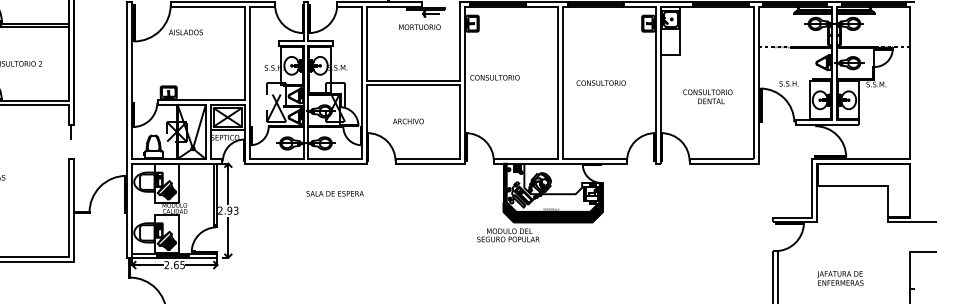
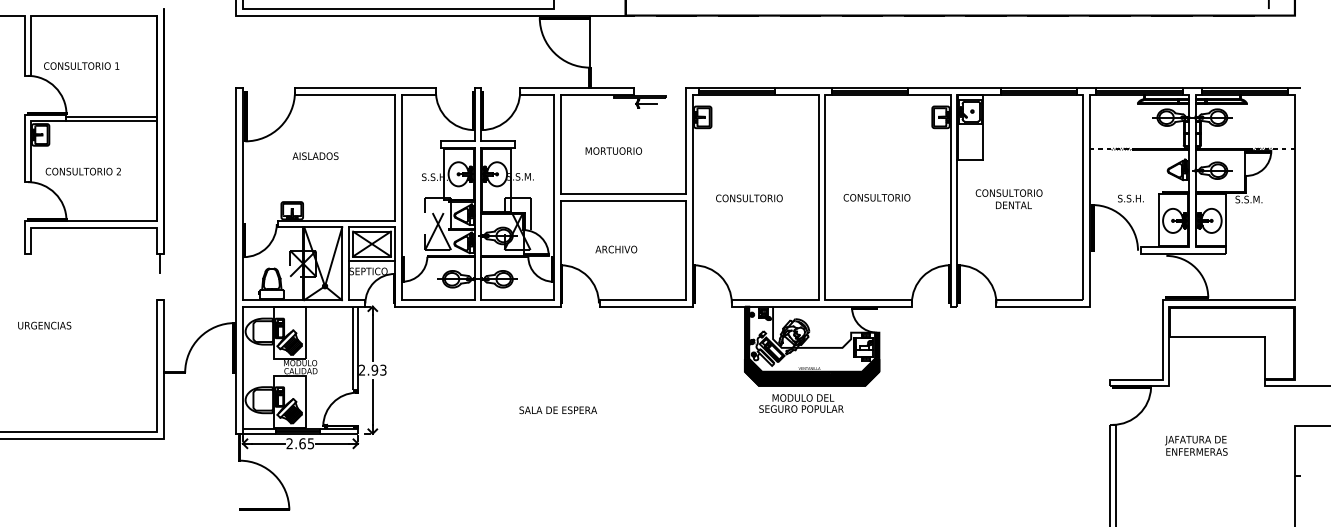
text: (419, 26) -> (613, 150), moved
text: (185, 31) -> (315, 155), moved
text: (495, 77) -> (749, 198), moved
text: (707, 96) -> (1008, 198), moved
text: (334, 193) -> (557, 410), moved
text: (508, 235) -> (801, 403), moved
text: (840, 278) -> (1196, 445), moved

